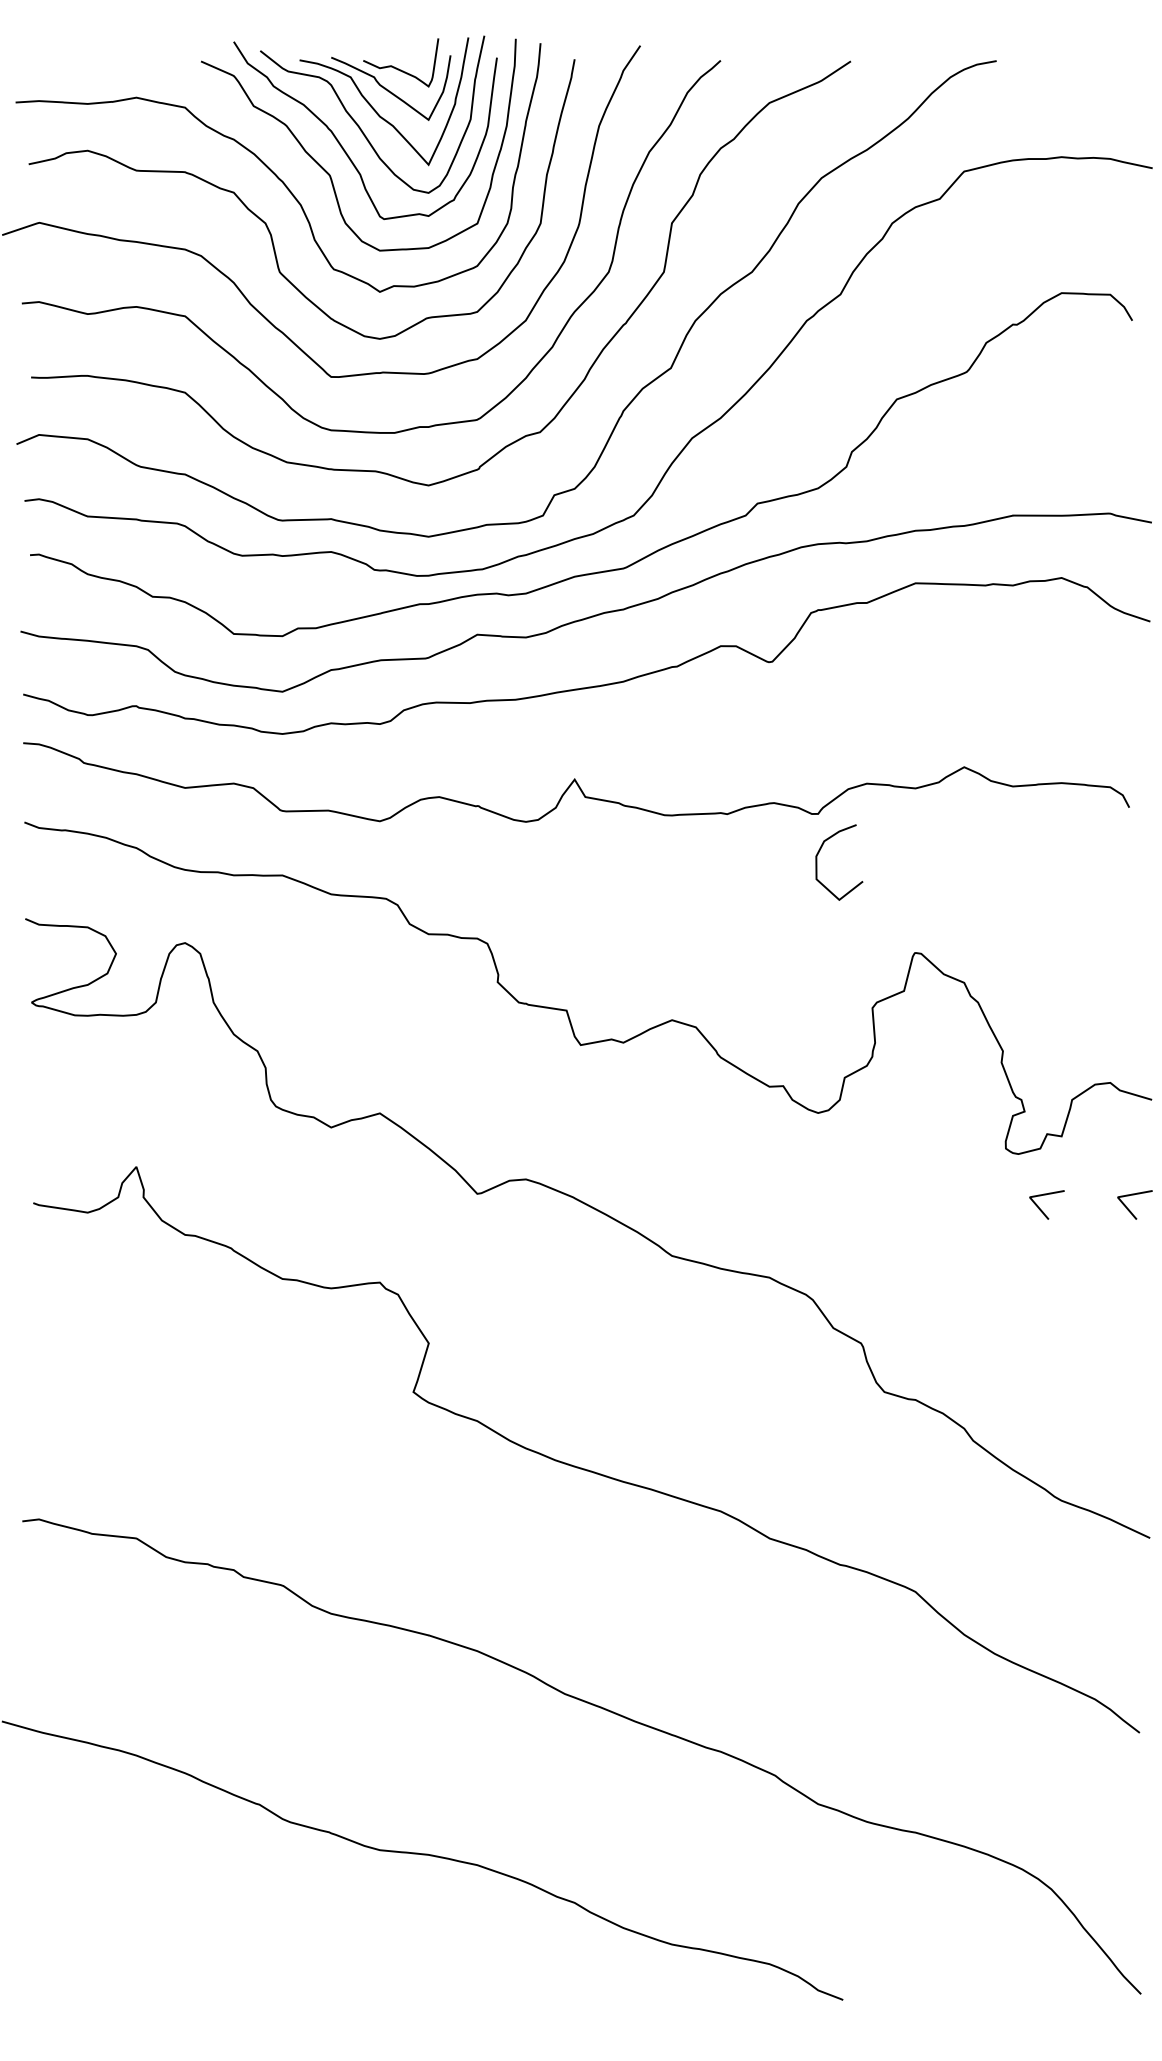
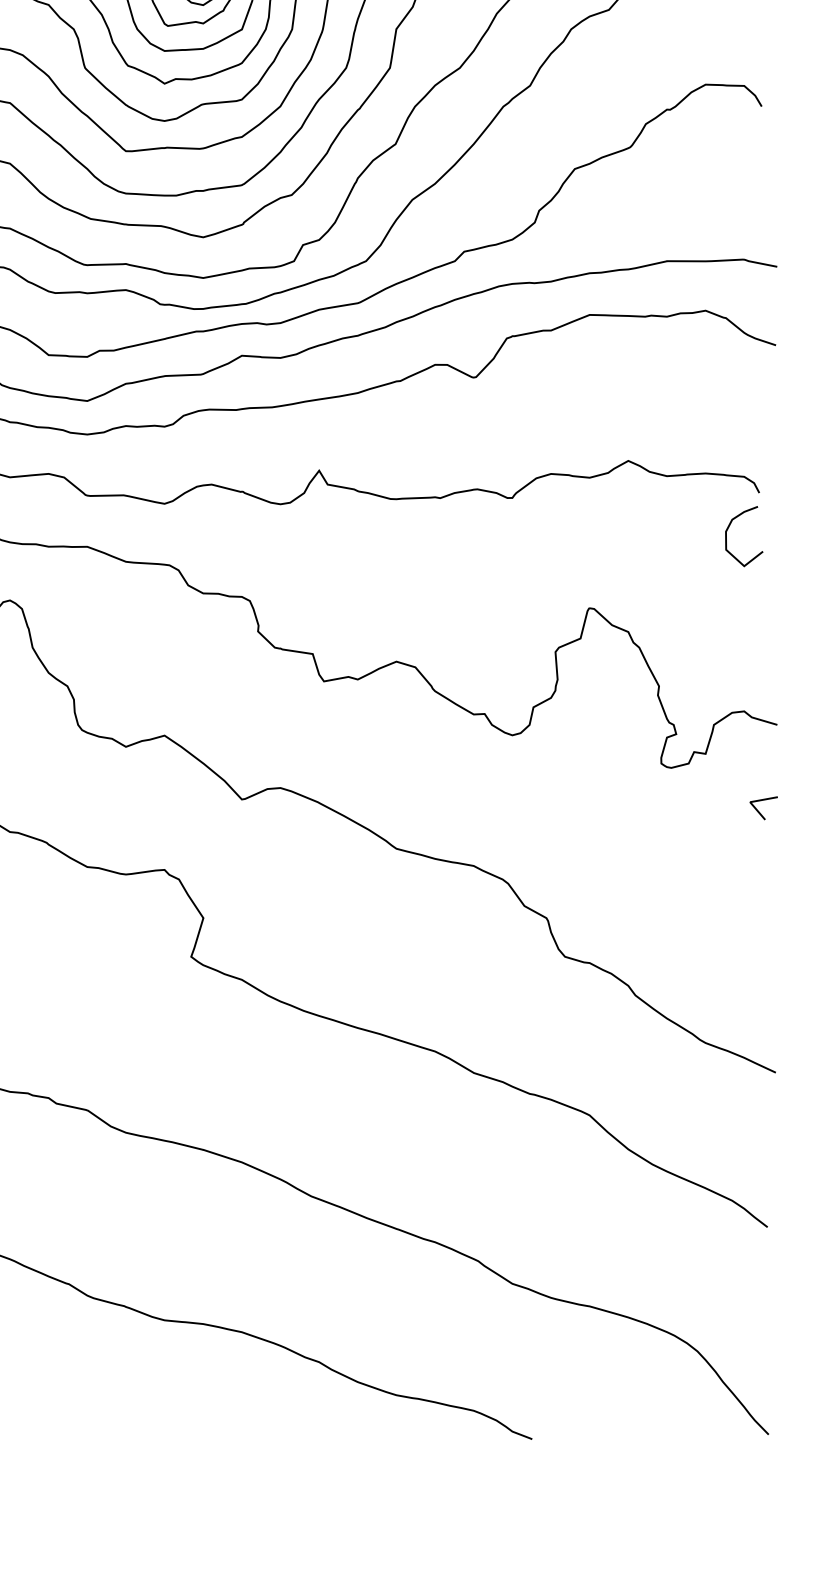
curve: (817, 862) -> (726, 536), moved
line: (1041, 1209) -> (689, 811), removed

